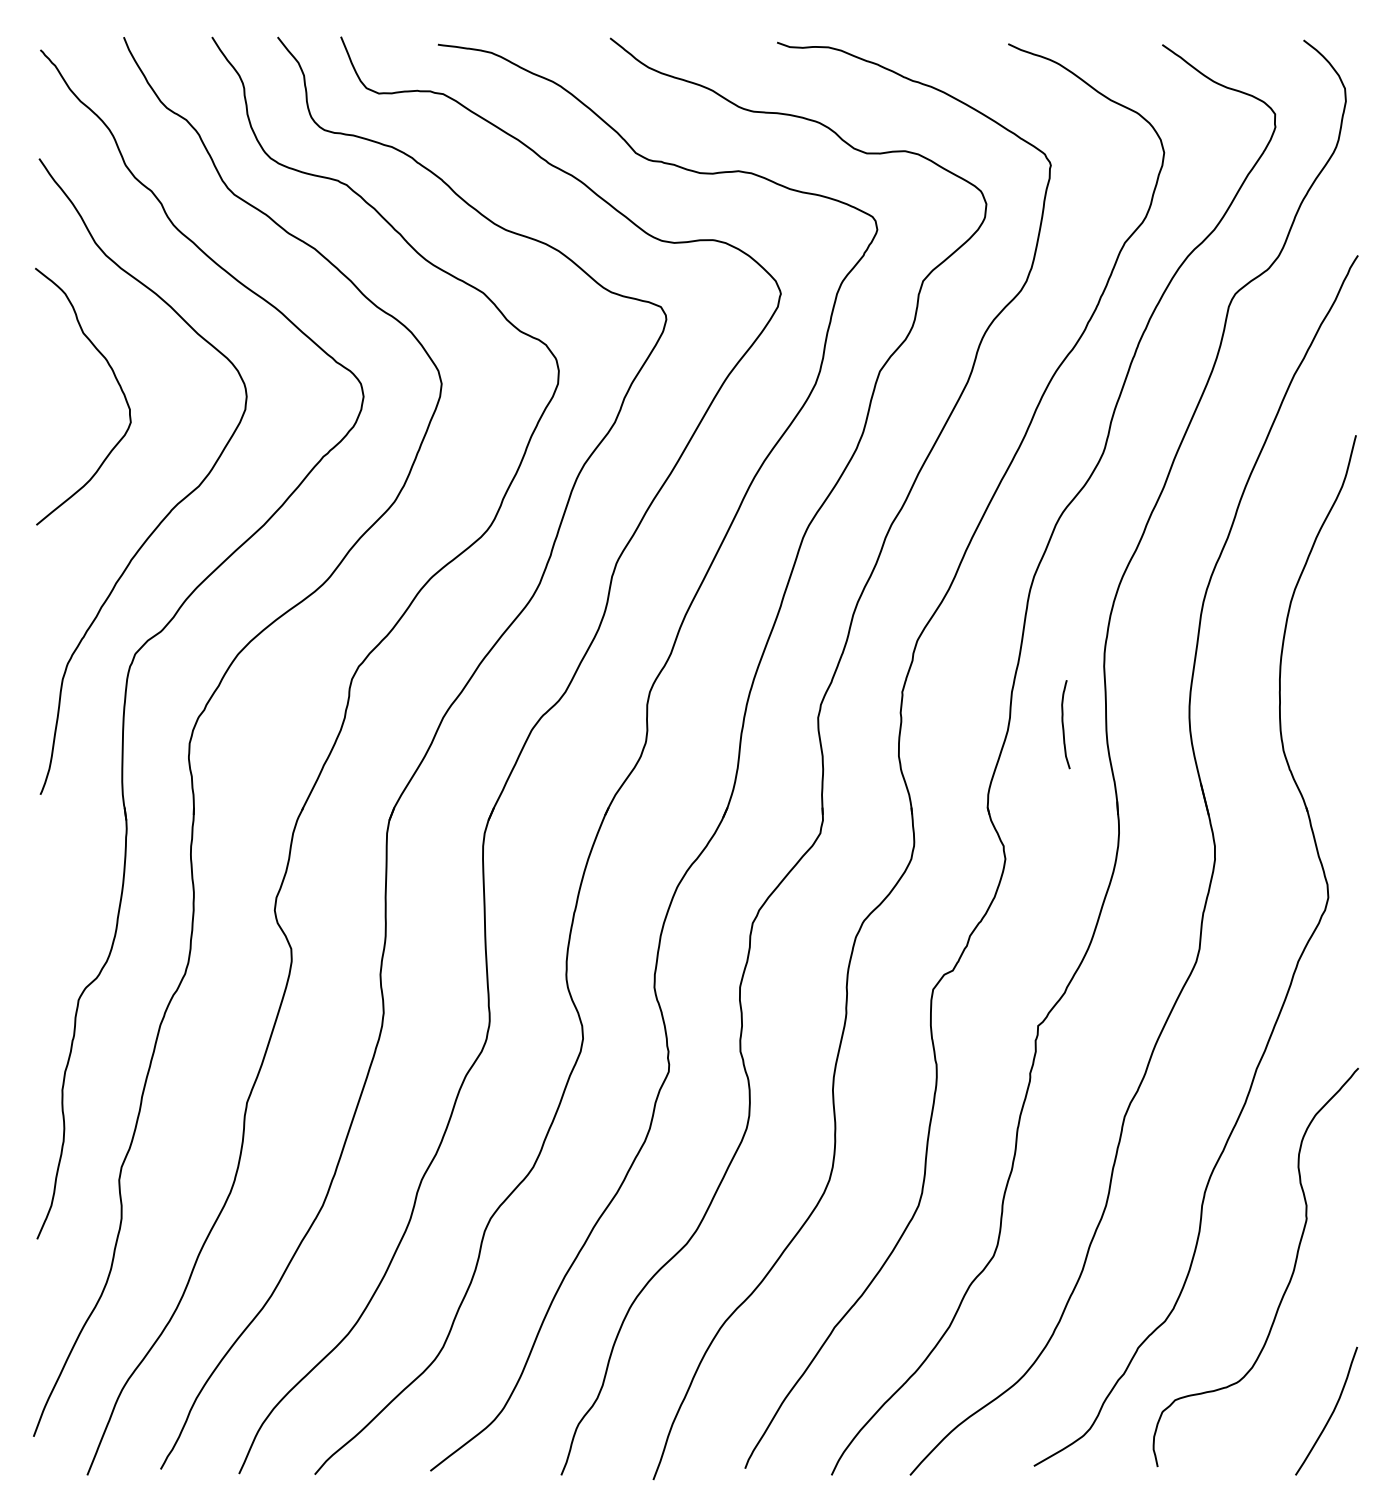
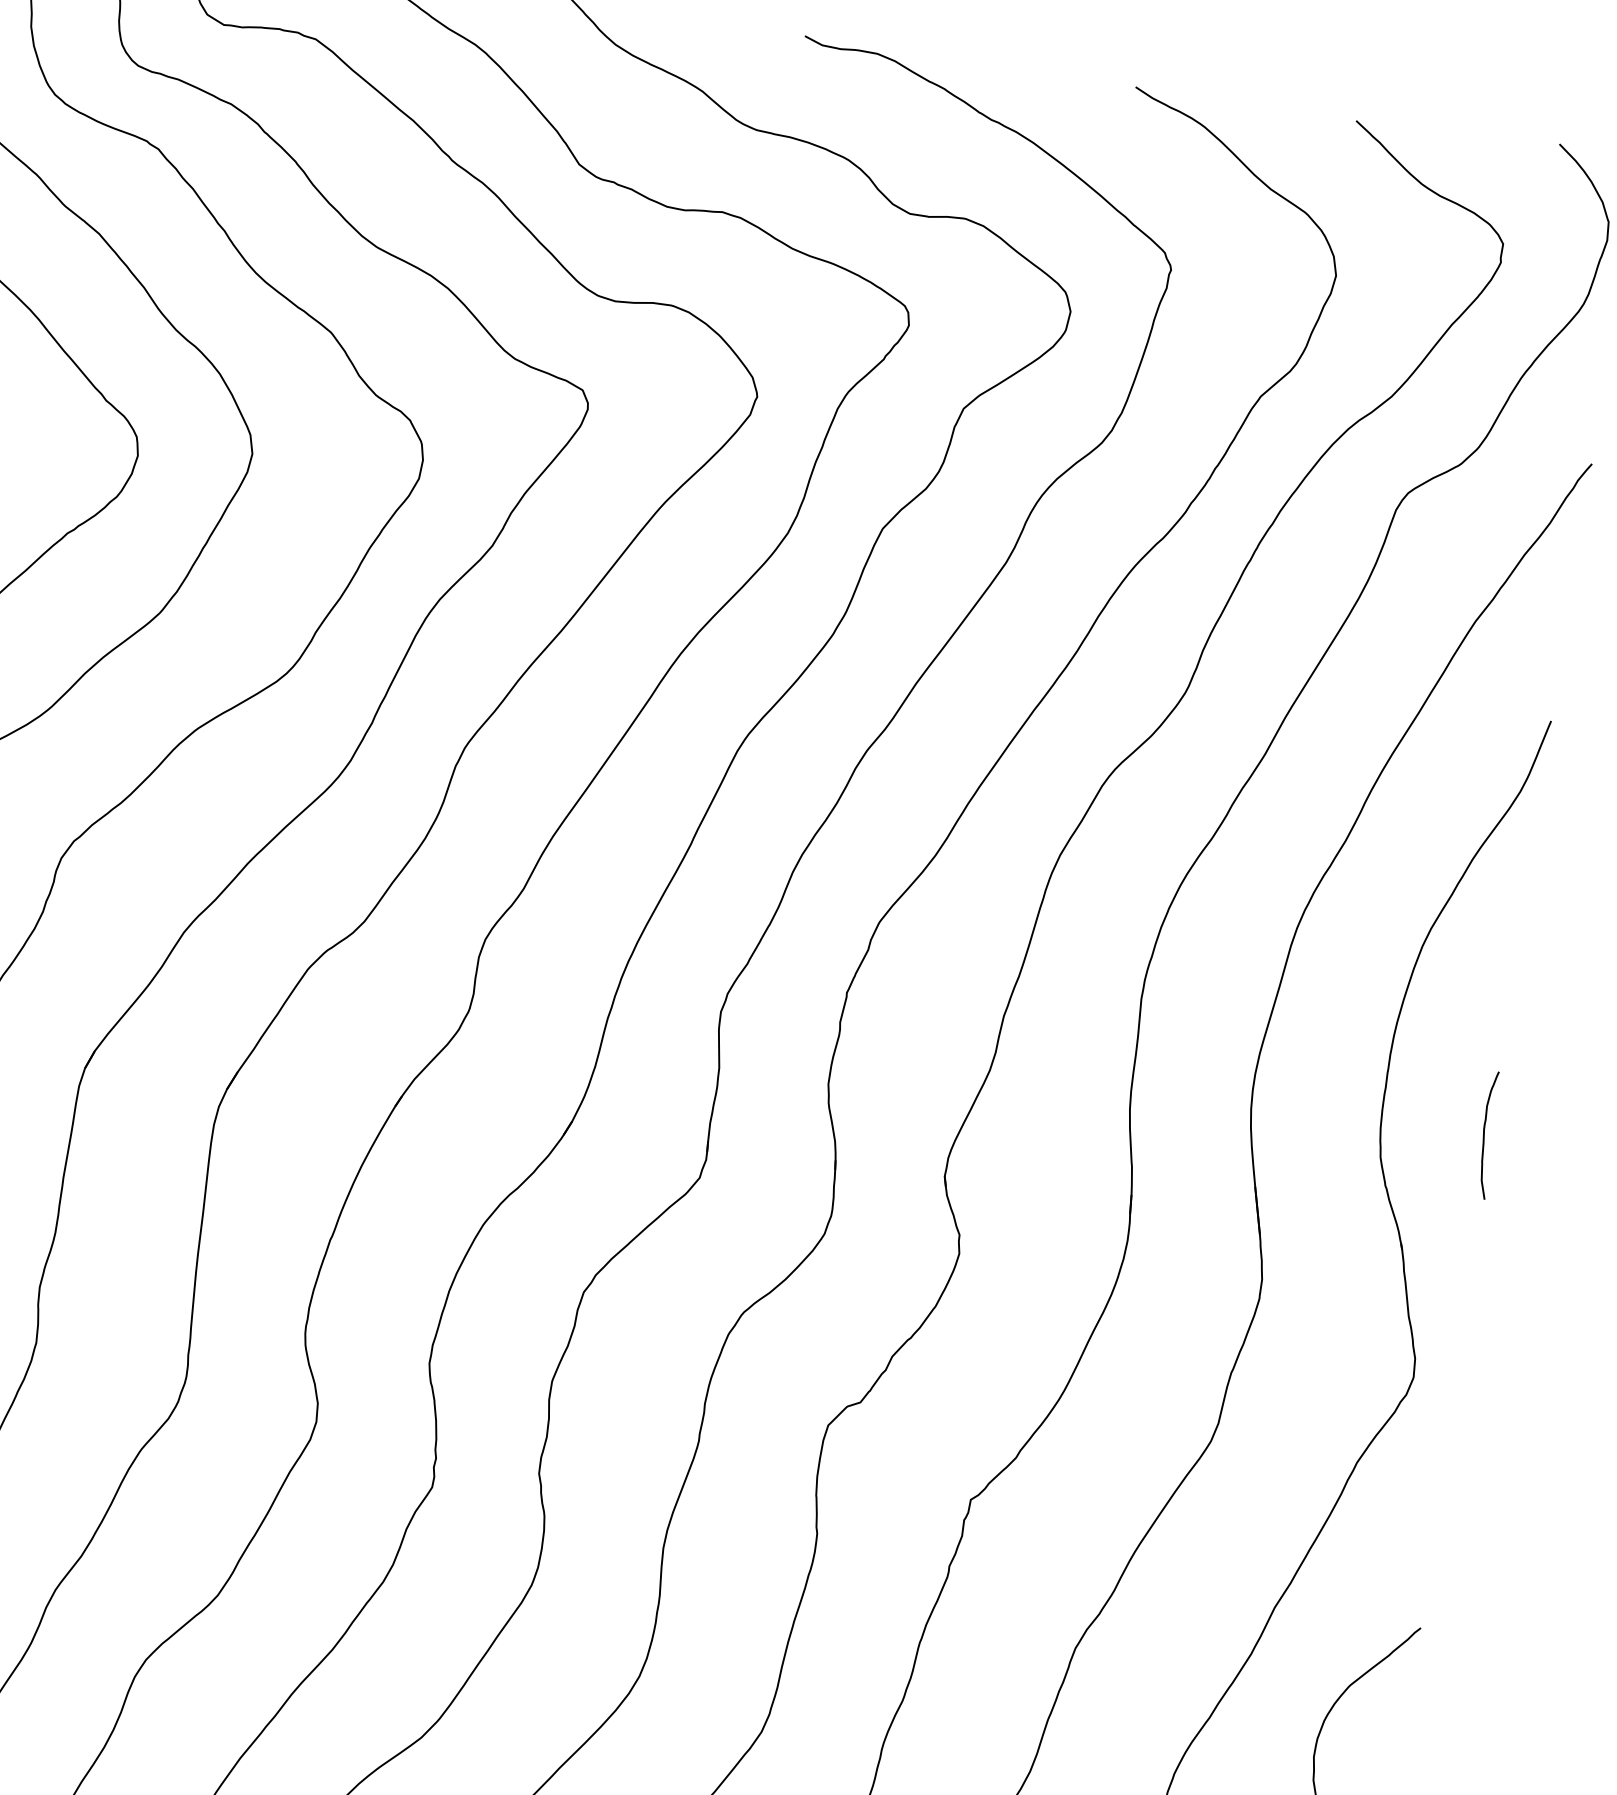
curve: (1063, 724) -> (1484, 1134), moved

